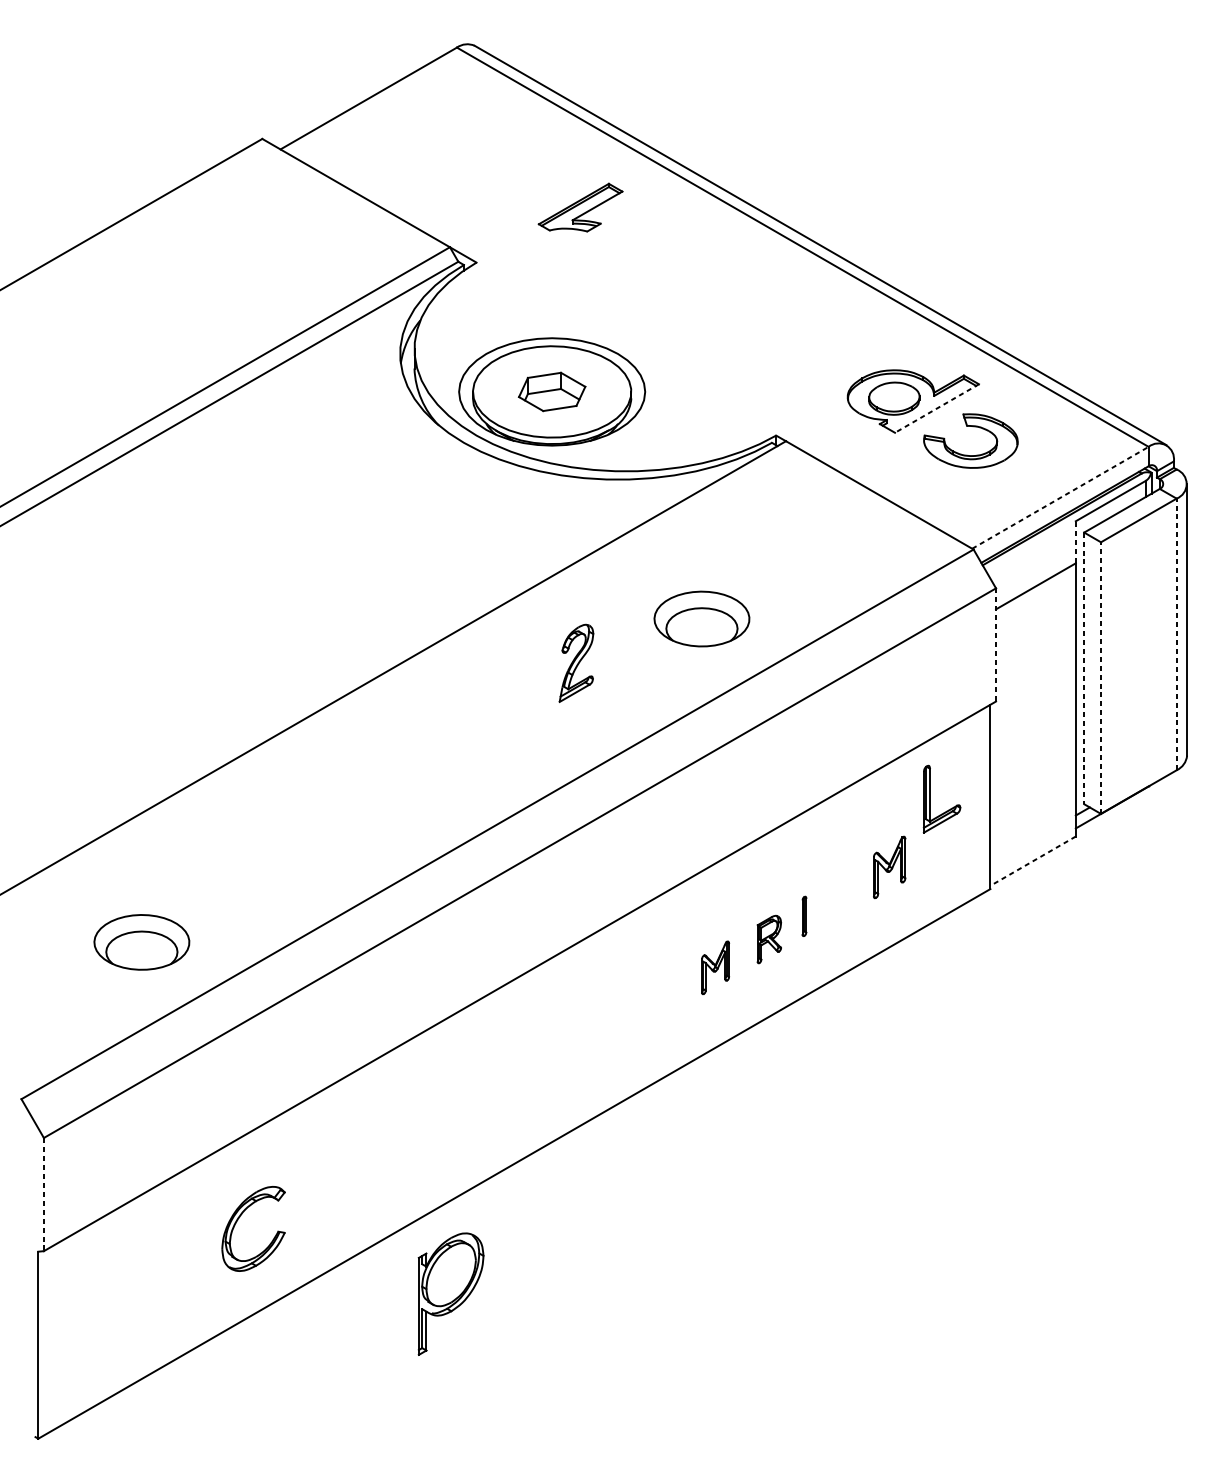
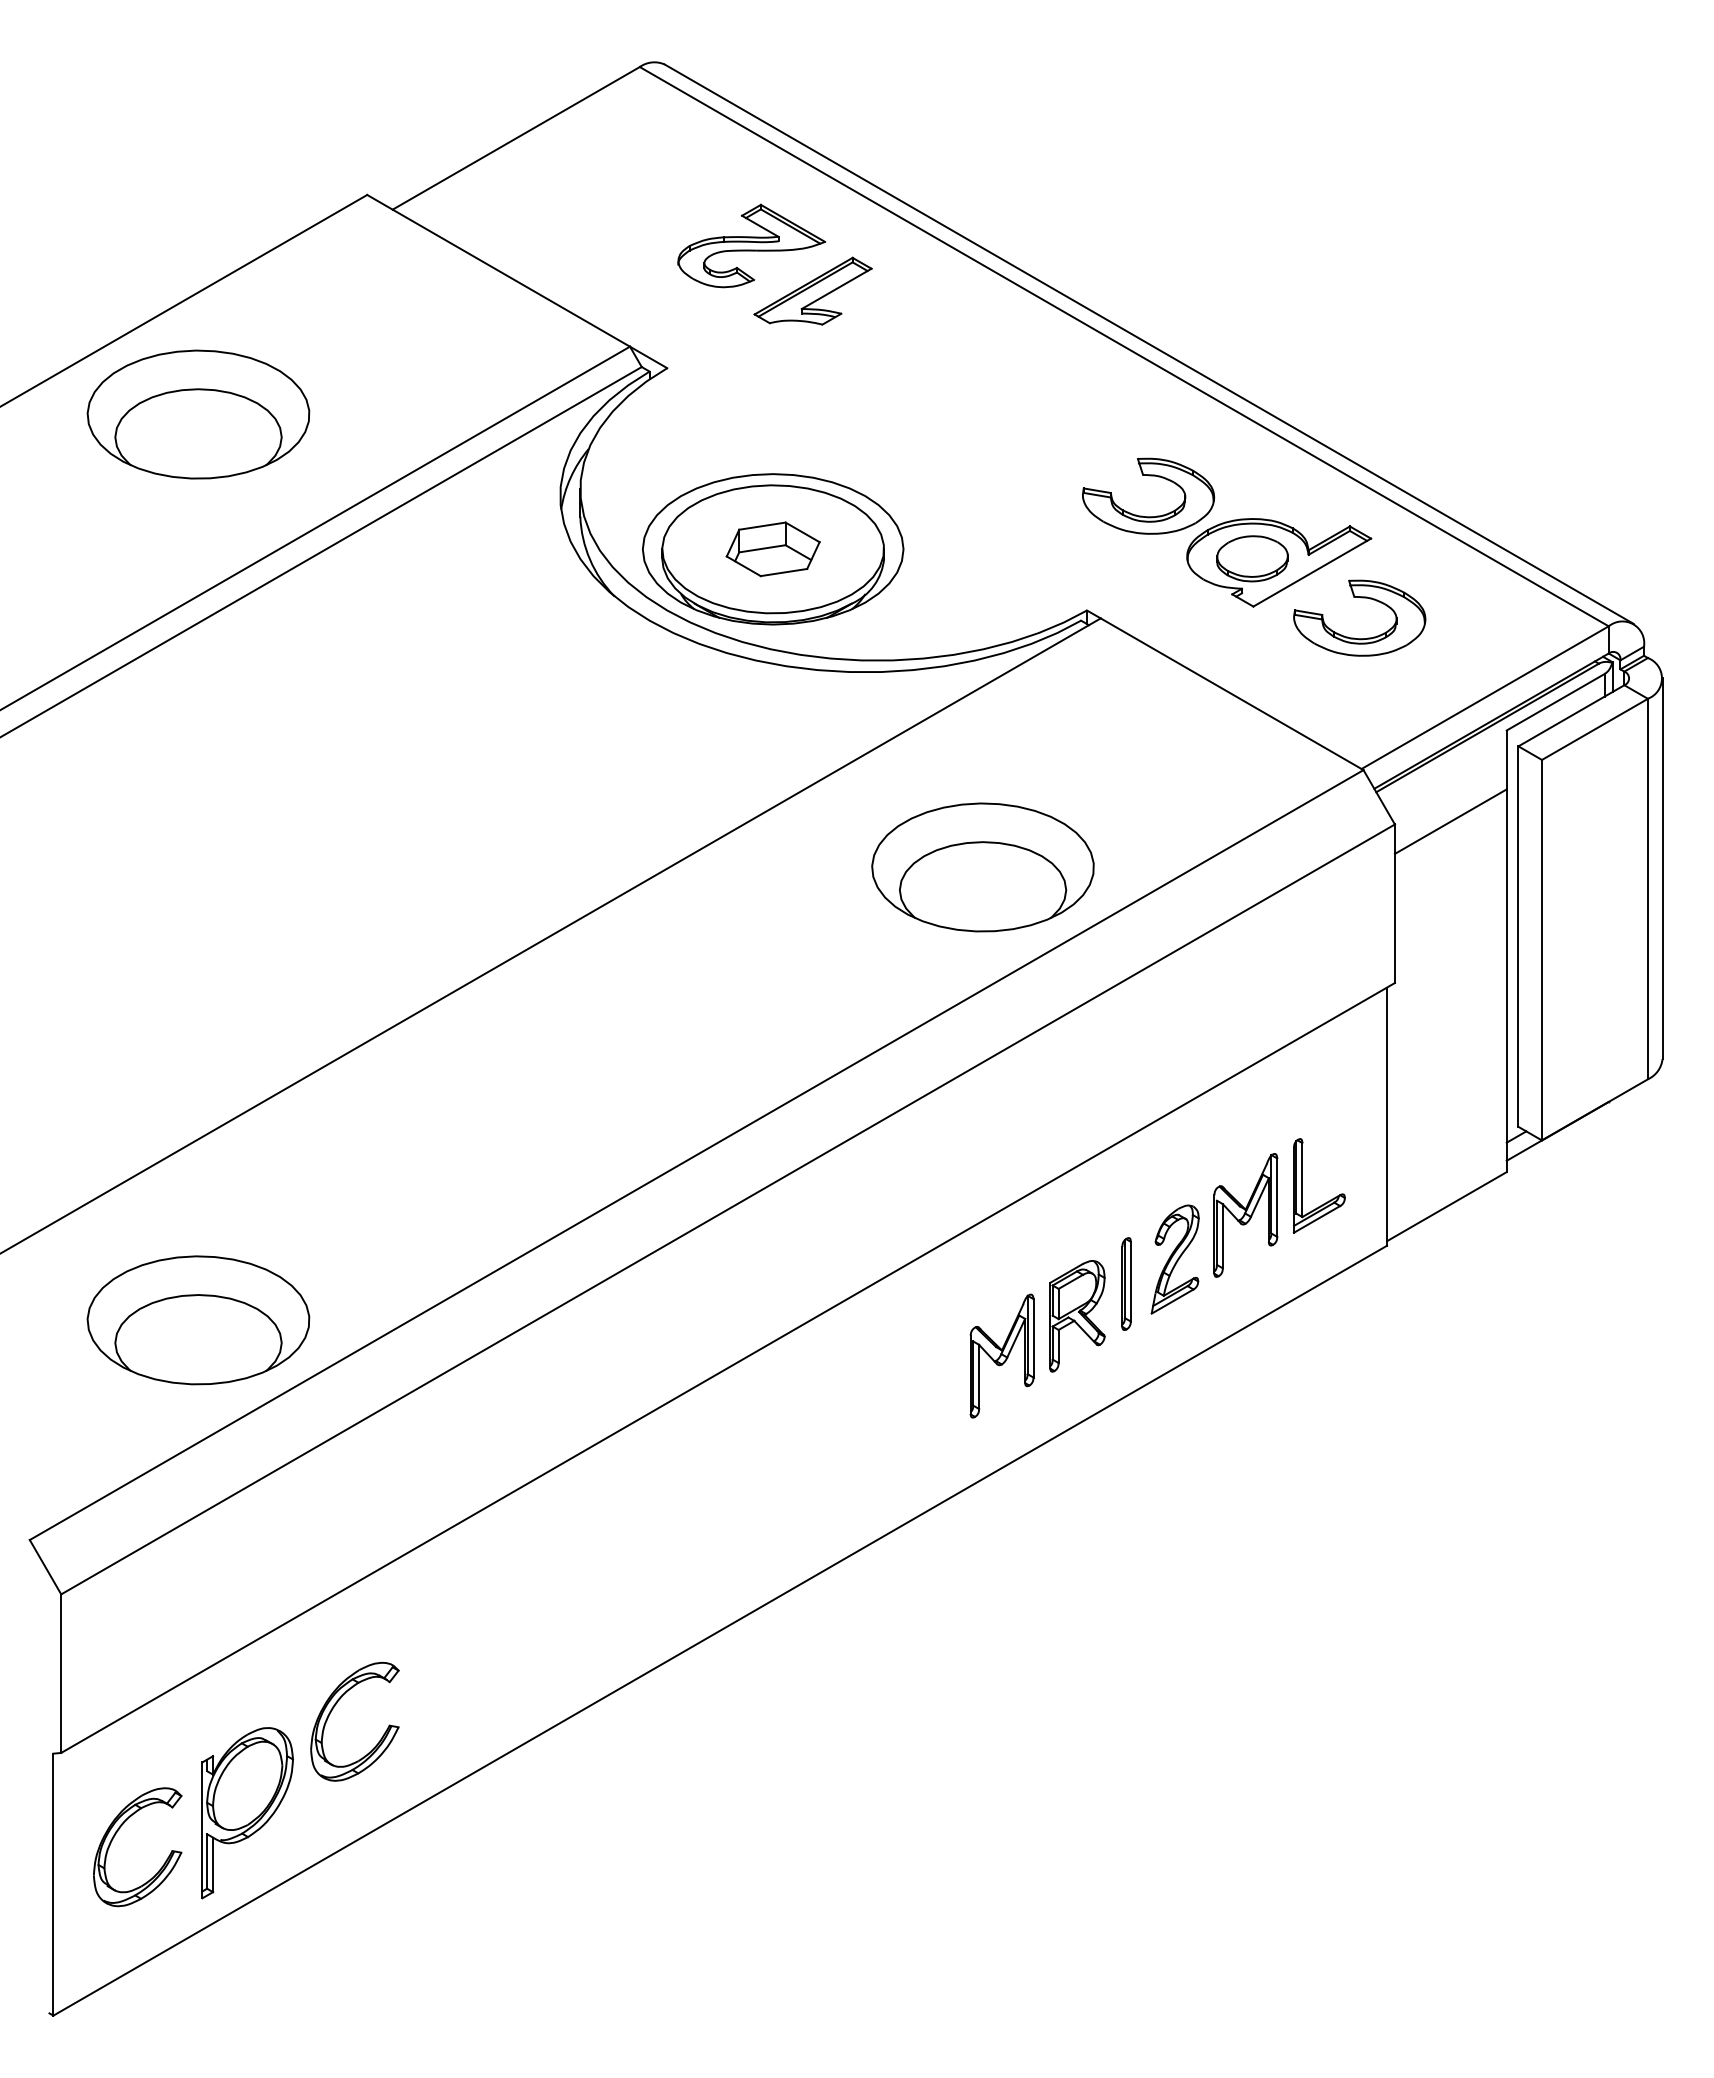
part: (536, 175) -> (751, 245), added
part: (141, 295) -> (198, 414), added
part: (820, 339) -> (1148, 476), added
line: (937, 408) -> (1312, 572), dashed -> solid
line: (1060, 497) -> (1485, 697), dashed -> solid
line: (1075, 541) -> (1506, 759), dashed -> solid
part: (701, 619) -> (982, 867), size x1.67
line: (1176, 634) -> (1647, 888), dashed -> solid
line: (995, 645) -> (1394, 904), dashed -> solid
part: (575, 663) -> (1174, 1259), moved
line: (1084, 669) -> (1518, 937), dashed -> solid
line: (1100, 677) -> (1541, 949), dashed -> solid
part: (930, 798) -> (1302, 1185), moved
line: (1032, 861) -> (1446, 1206), dashed -> solid
part: (889, 867) -> (1245, 1215), size x1.43
part: (804, 916) -> (1126, 1283), size x1.67
part: (769, 939) -> (1077, 1316), size x1.67
part: (141, 942) -> (198, 1320), size x1.67
part: (715, 967) -> (1001, 1355), size x1.67
line: (44, 1195) -> (61, 1674), dashed -> solid
part: (451, 1294) -> (247, 1813), moved
part: (83, 1309) -> (116, 1834), added

